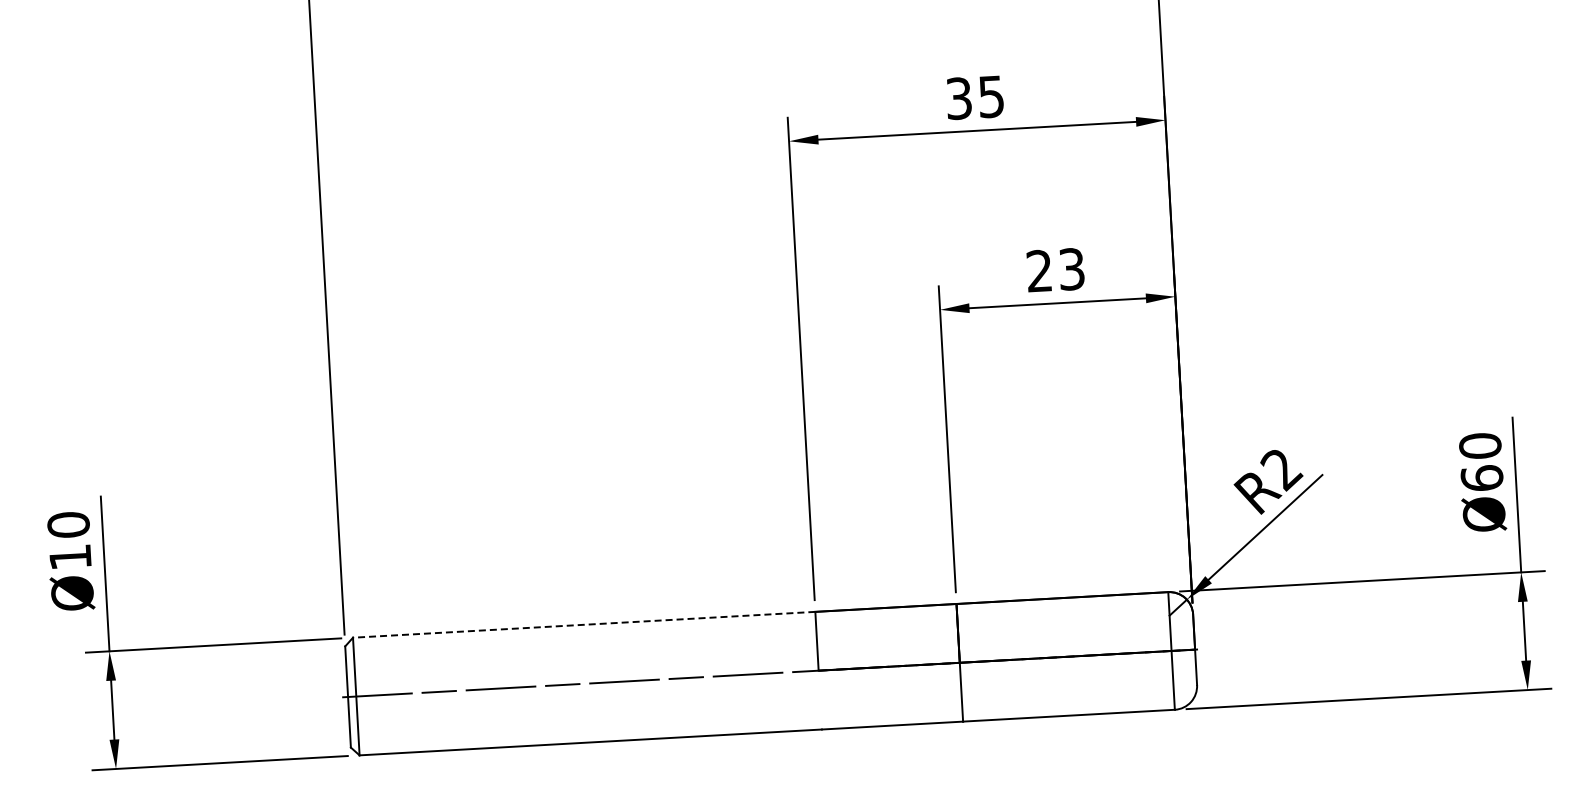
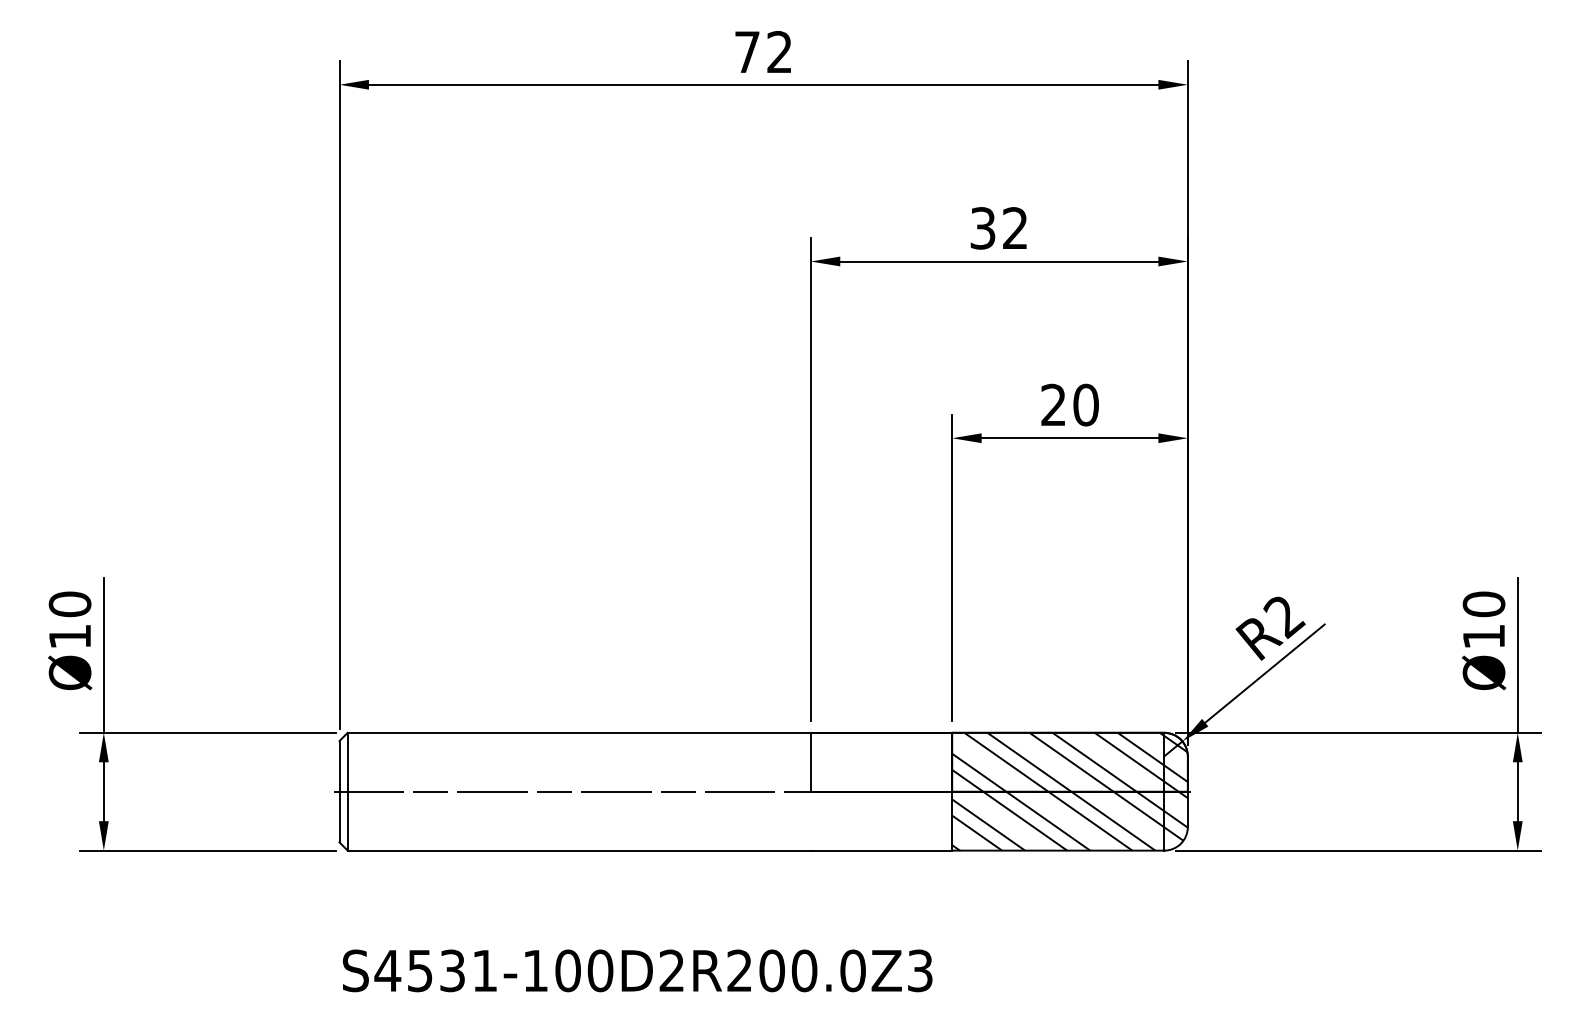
text: (991, 96) -> (1015, 228), 35 -> 32
text: (1071, 268) -> (1085, 404), 23 -> 20
text: (1481, 478) -> (1483, 636), Ø60 -> Ø10
line: (584, 624) -> (579, 732), dashed -> solid
hatch: (1076, 656) -> (1069, 791), added

